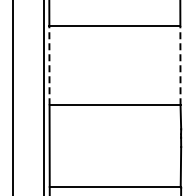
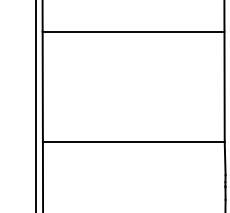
line: (49, 65) -> (42, 86), dashed -> solid
line: (180, 65) -> (224, 86), dashed -> solid

